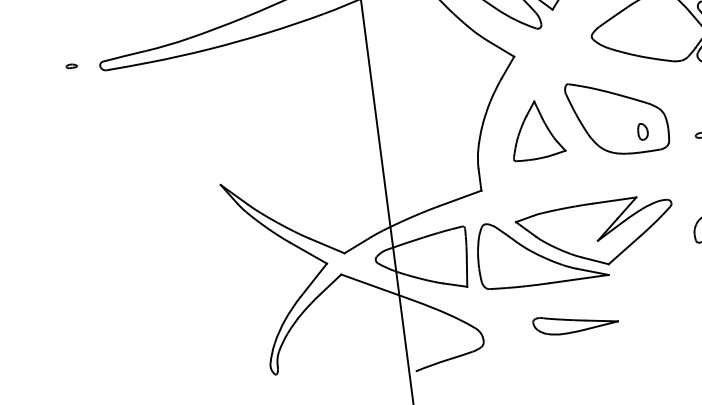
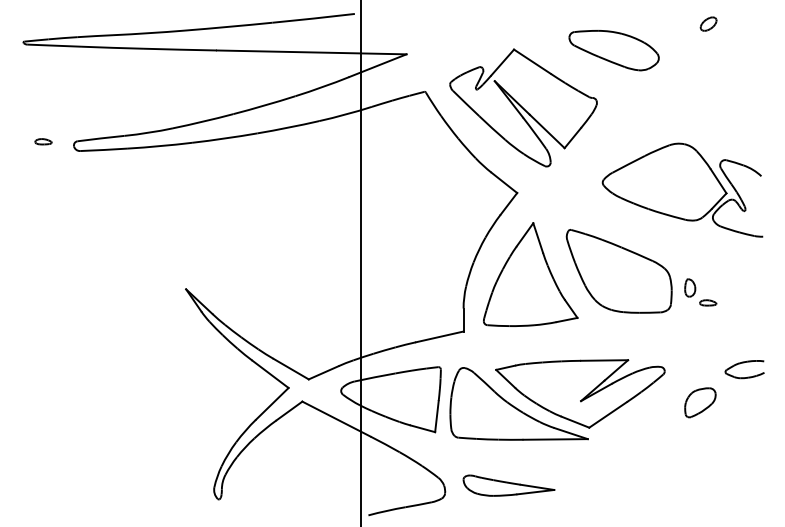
part: (71, 65) -> (43, 141), size x1.43
part: (536, 130) -> (530, 274), size x1.67
part: (643, 131) -> (690, 287), moved
part: (575, 322) -> (508, 485), moved

